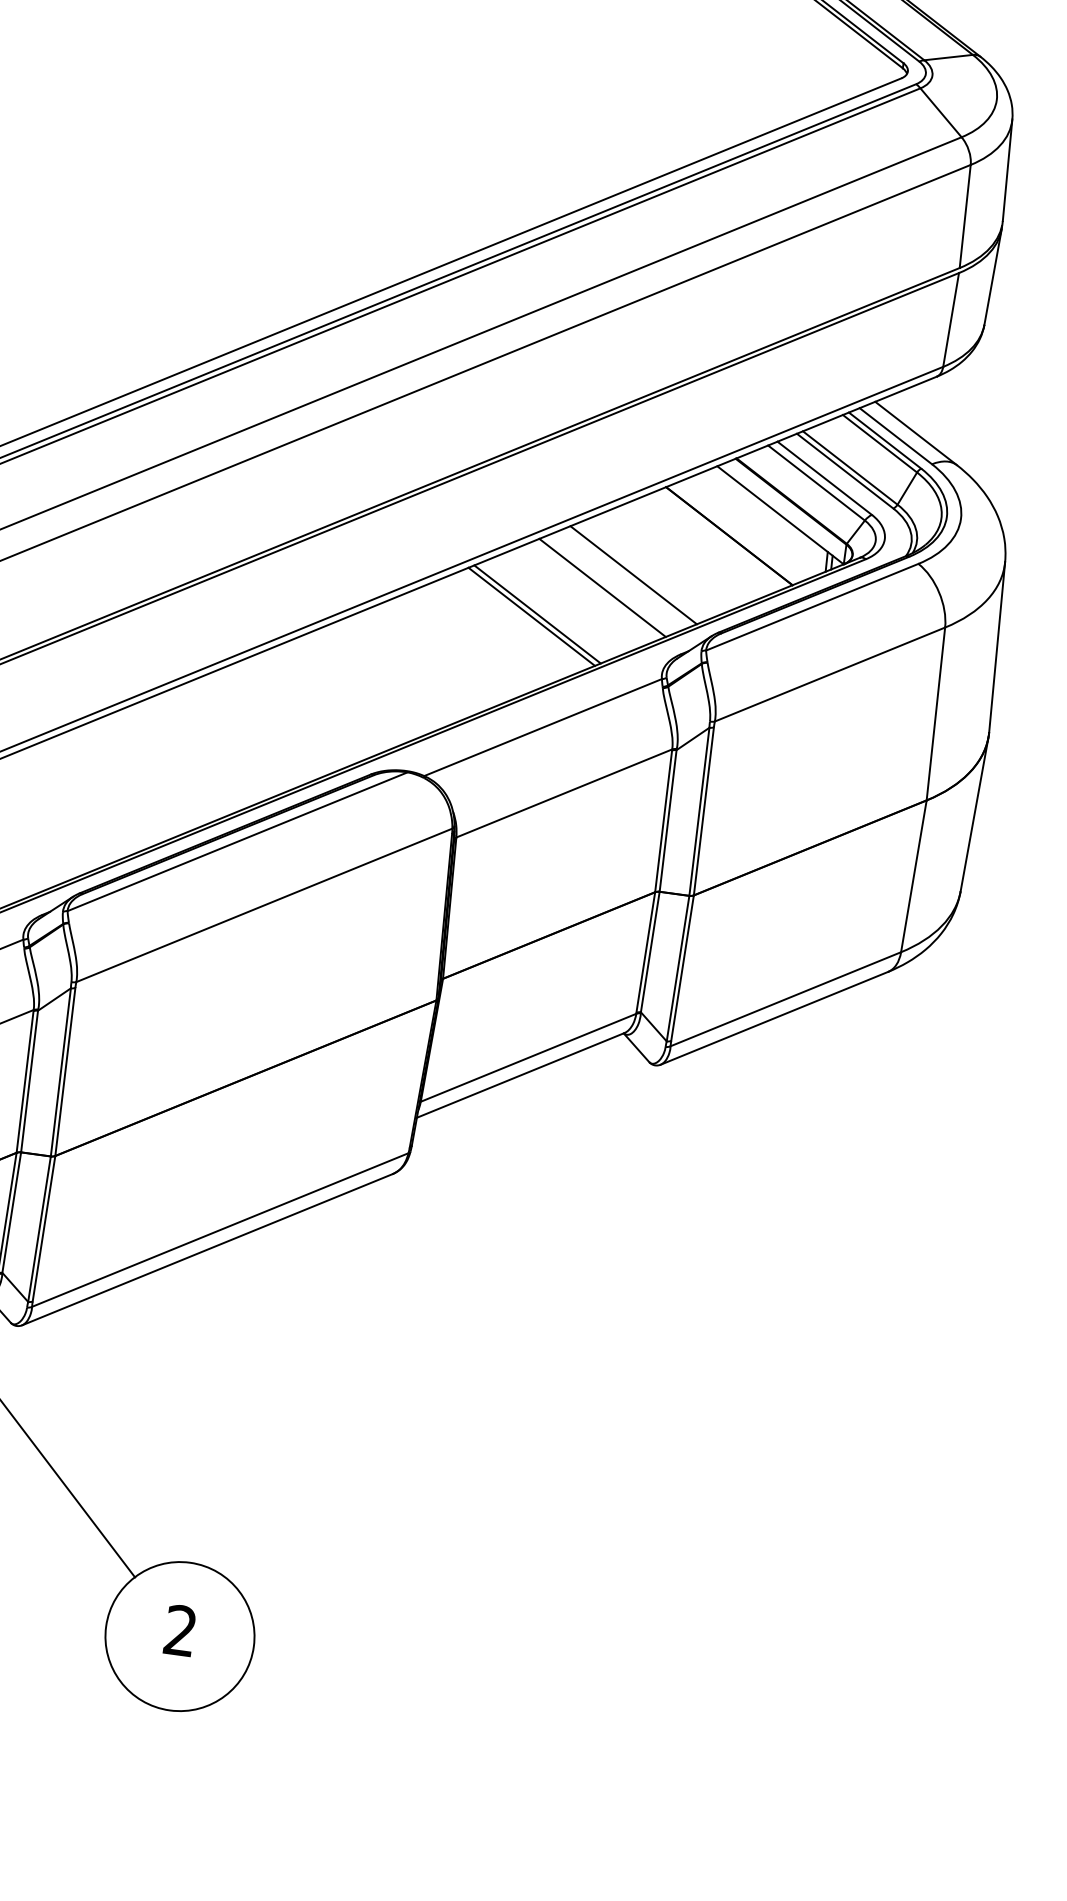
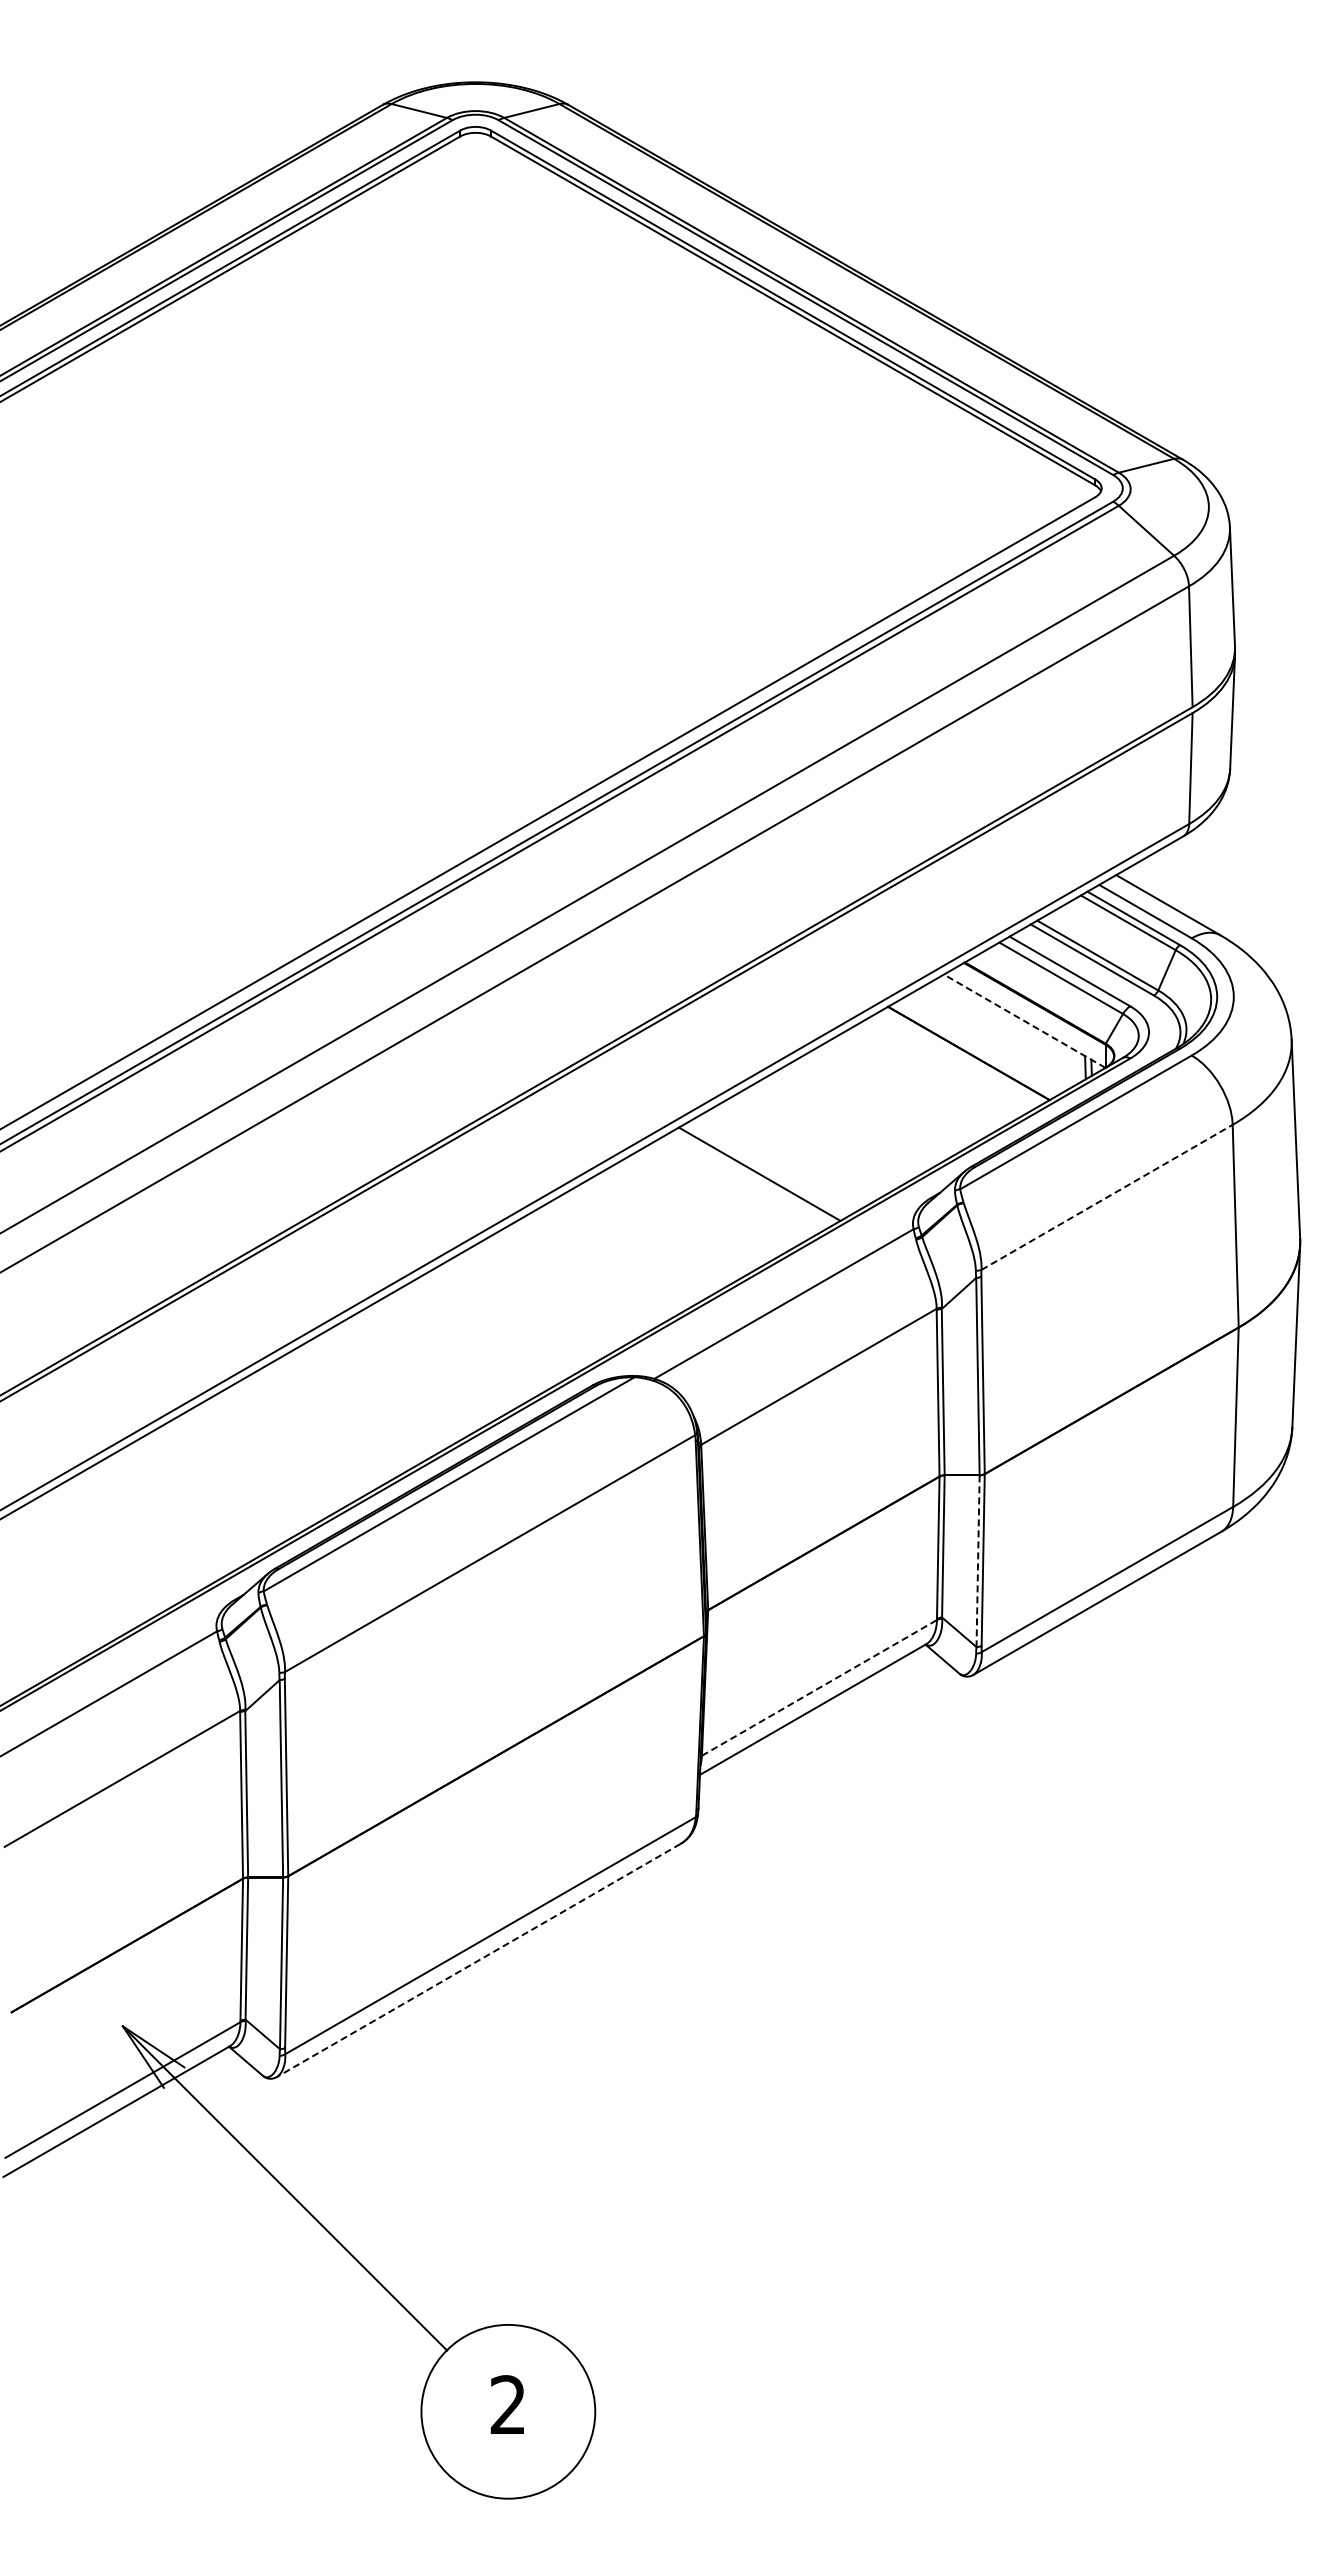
line: (780, 515) -> (1024, 1021), solid -> dashed
line: (633, 575) -> (864, 1113), removed
line: (602, 587) -> (830, 1132), removed
line: (531, 616) -> (753, 1177), removed
line: (830, 674) -> (1107, 1197), solid -> dashed
line: (678, 968) -> (978, 1561), solid -> dashed
line: (528, 1057) -> (819, 1687), solid -> dashed
line: (207, 1249) -> (478, 1960), solid -> dashed

